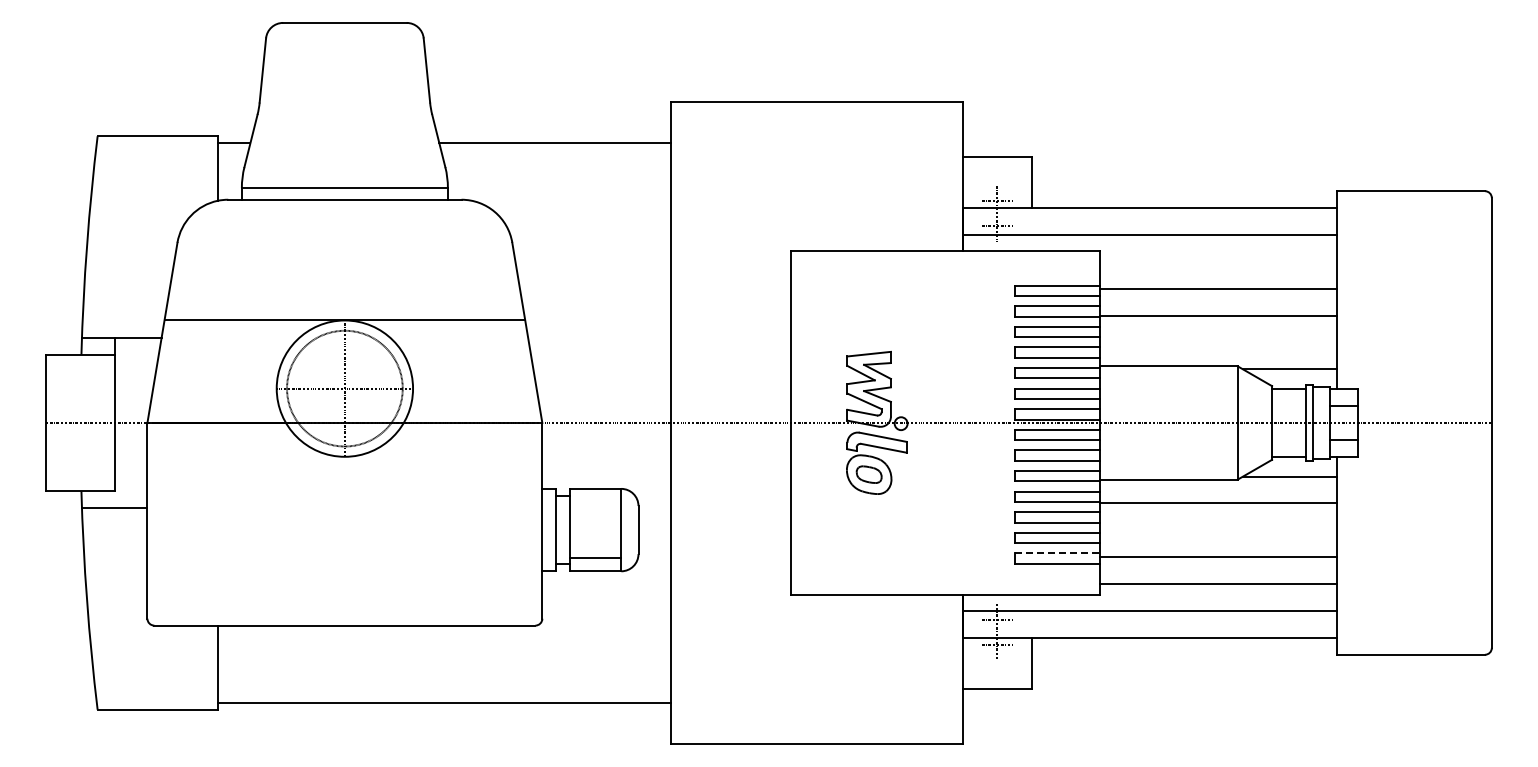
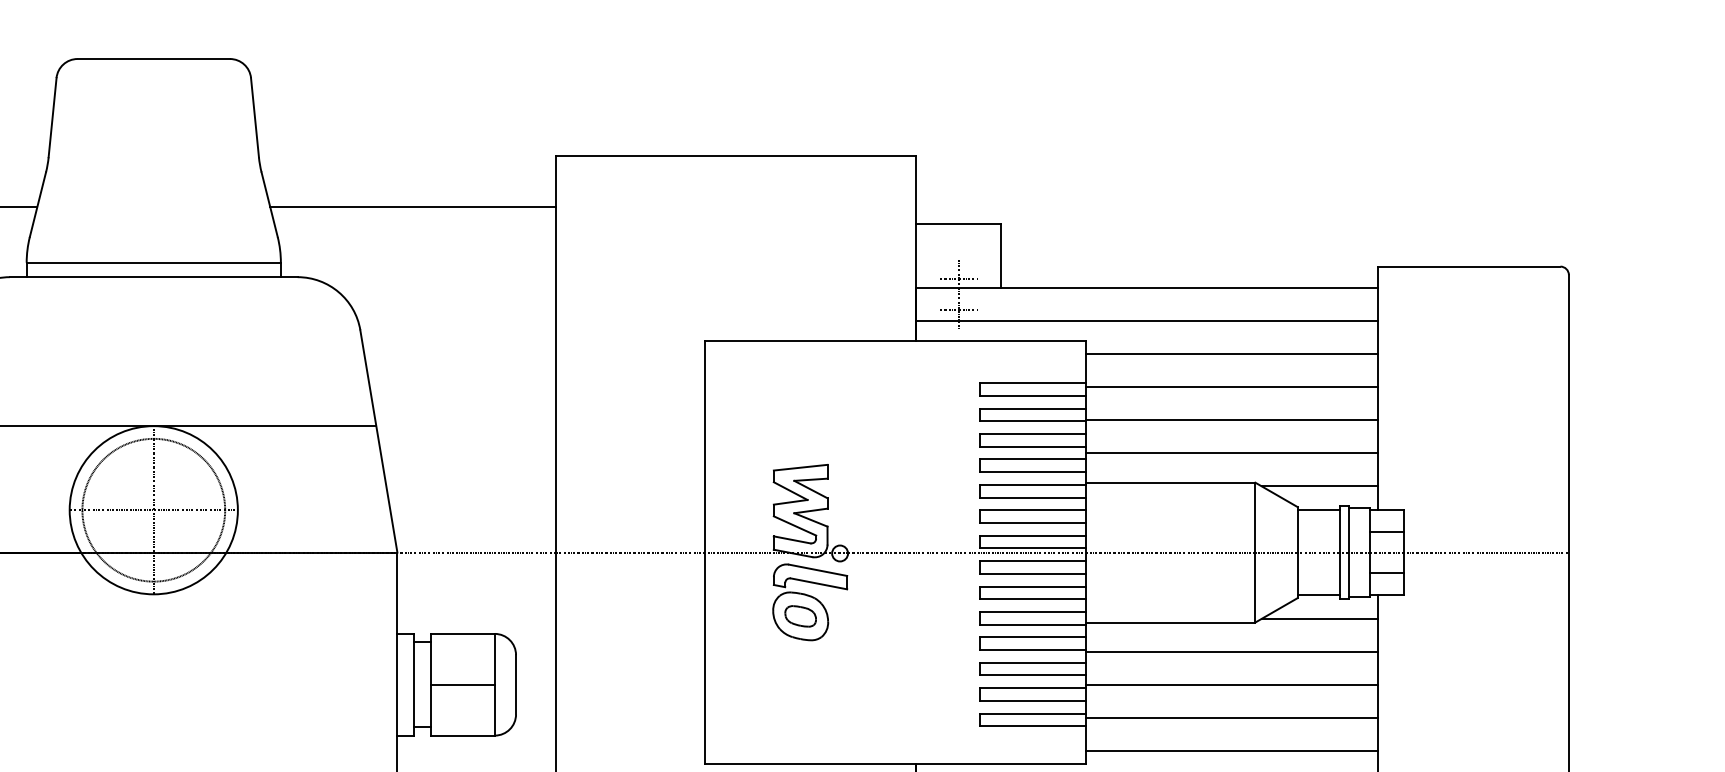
line: (1218, 262) -> (1231, 354), added
line: (1218, 342) -> (1231, 453), added
line: (1218, 530) -> (1231, 685), added
line: (1057, 553) -> (1033, 713), dashed -> solid
line: (595, 558) -> (462, 685), moved

